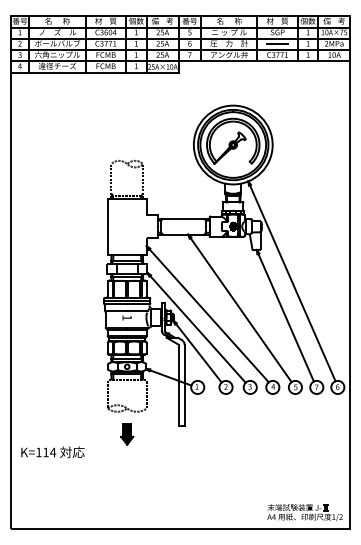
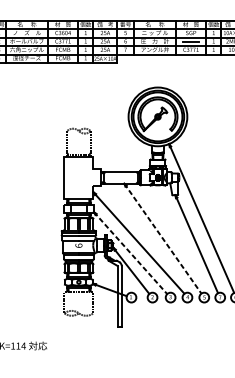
line: (240, 308) -> (163, 238), solid -> dashed
text: (126, 317) -> (78, 245), 1 -> 9
line: (196, 327) -> (130, 252), solid -> dashed
part: (127, 434) -> (79, 332), removed

